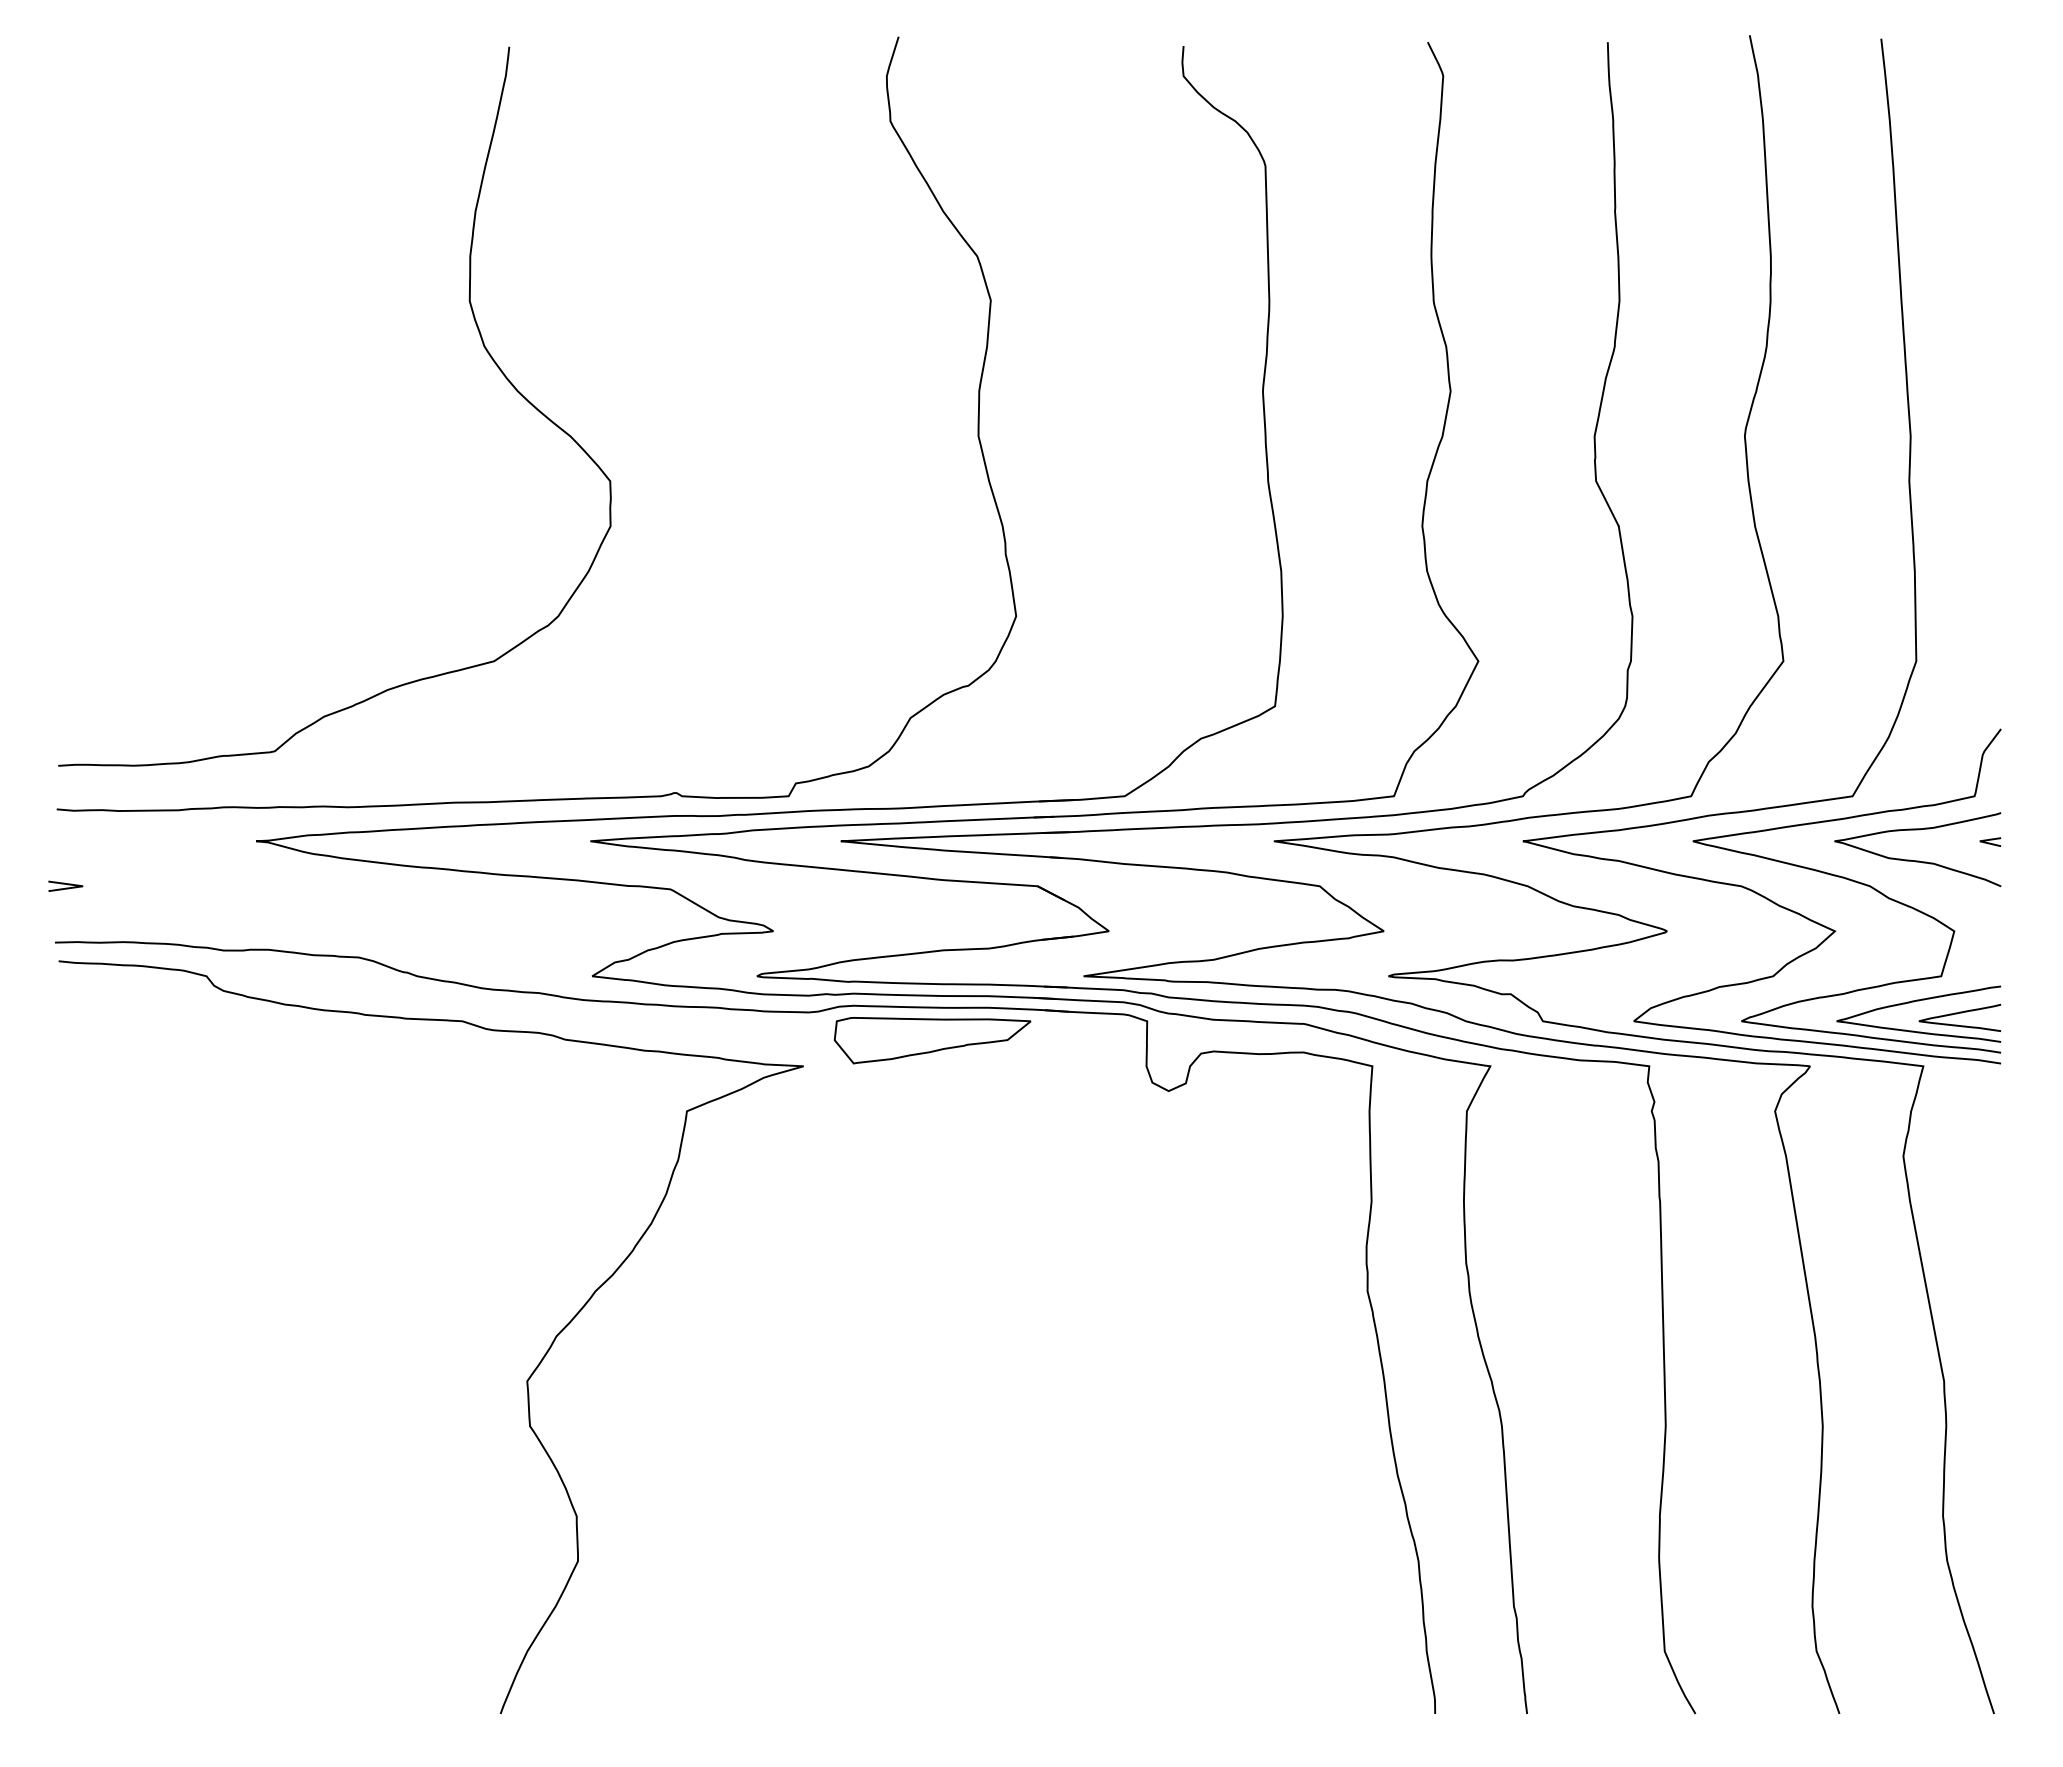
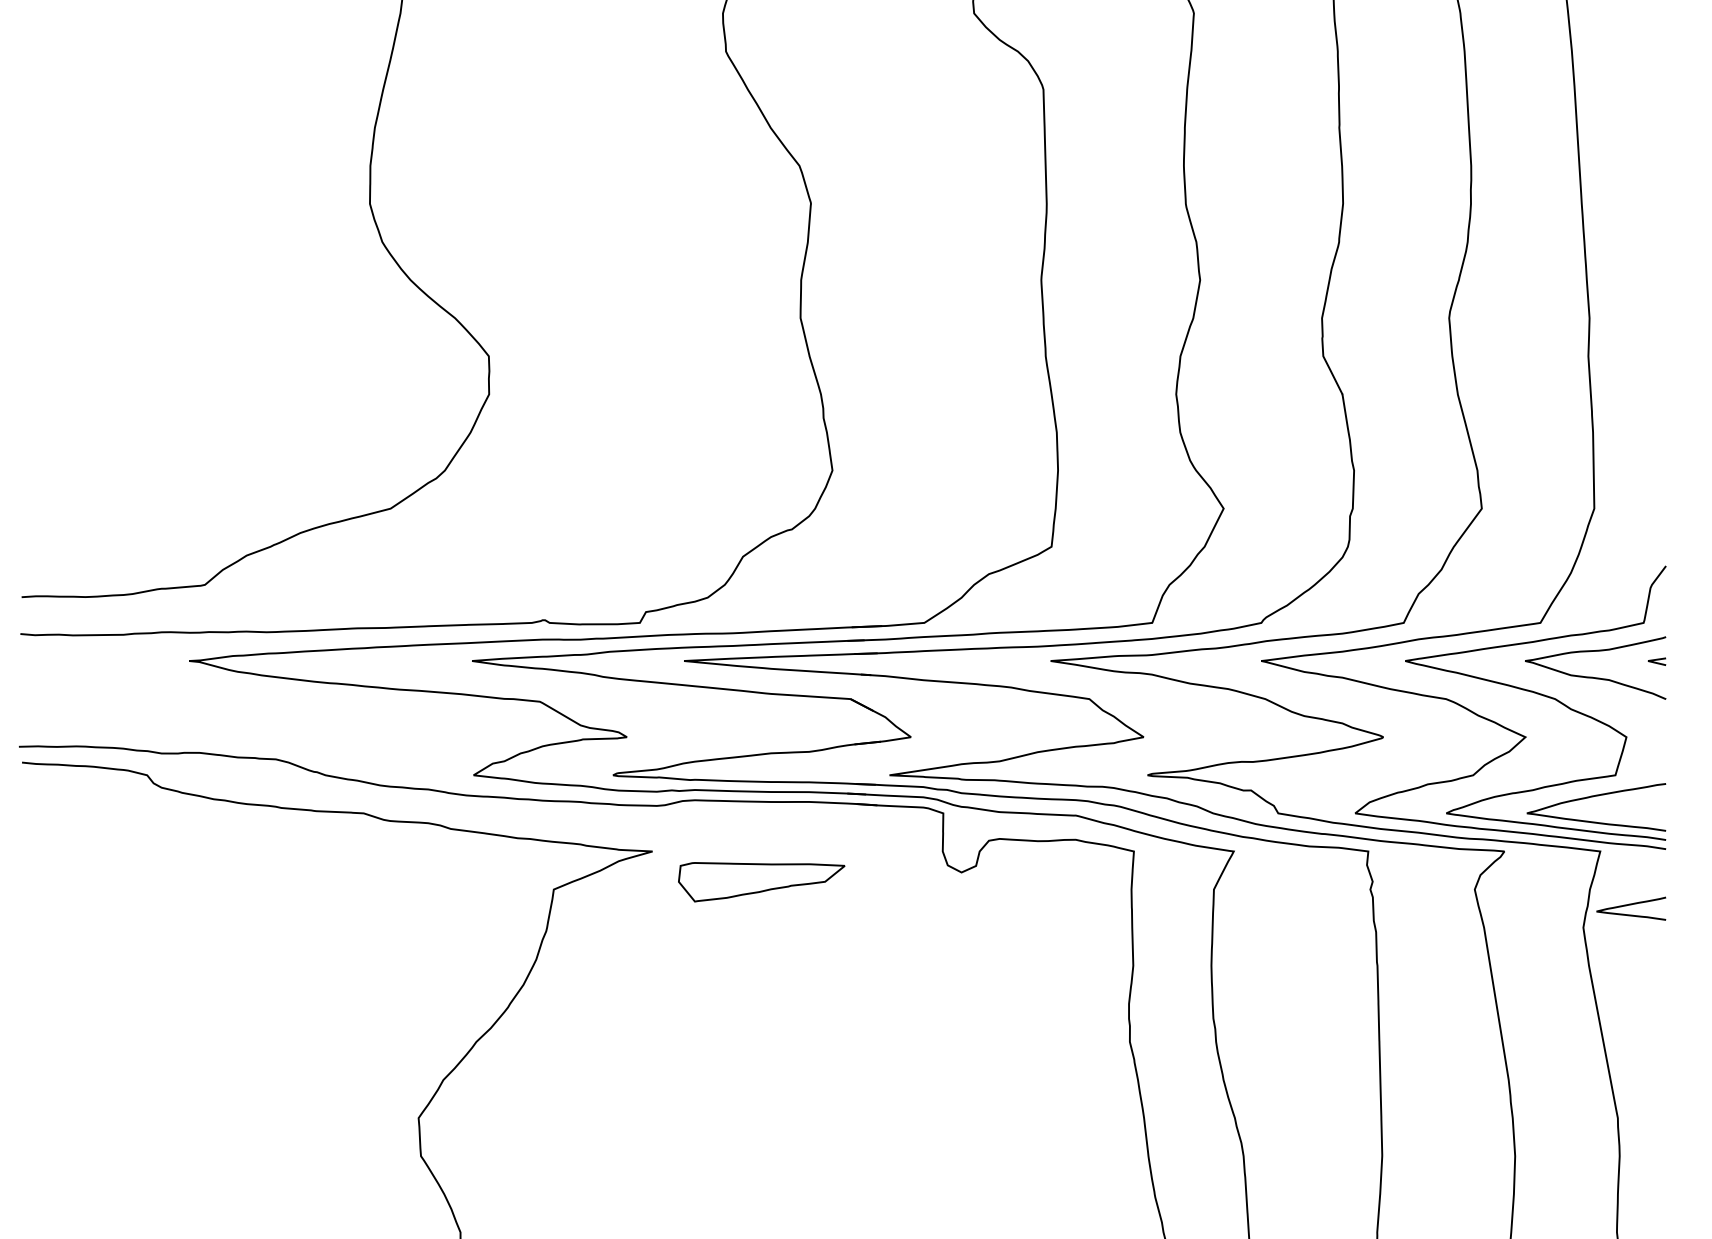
line: (65, 884) -> (27, 697), removed
curve: (1957, 1014) -> (1629, 905), moved
part: (932, 1040) -> (761, 882), moved

